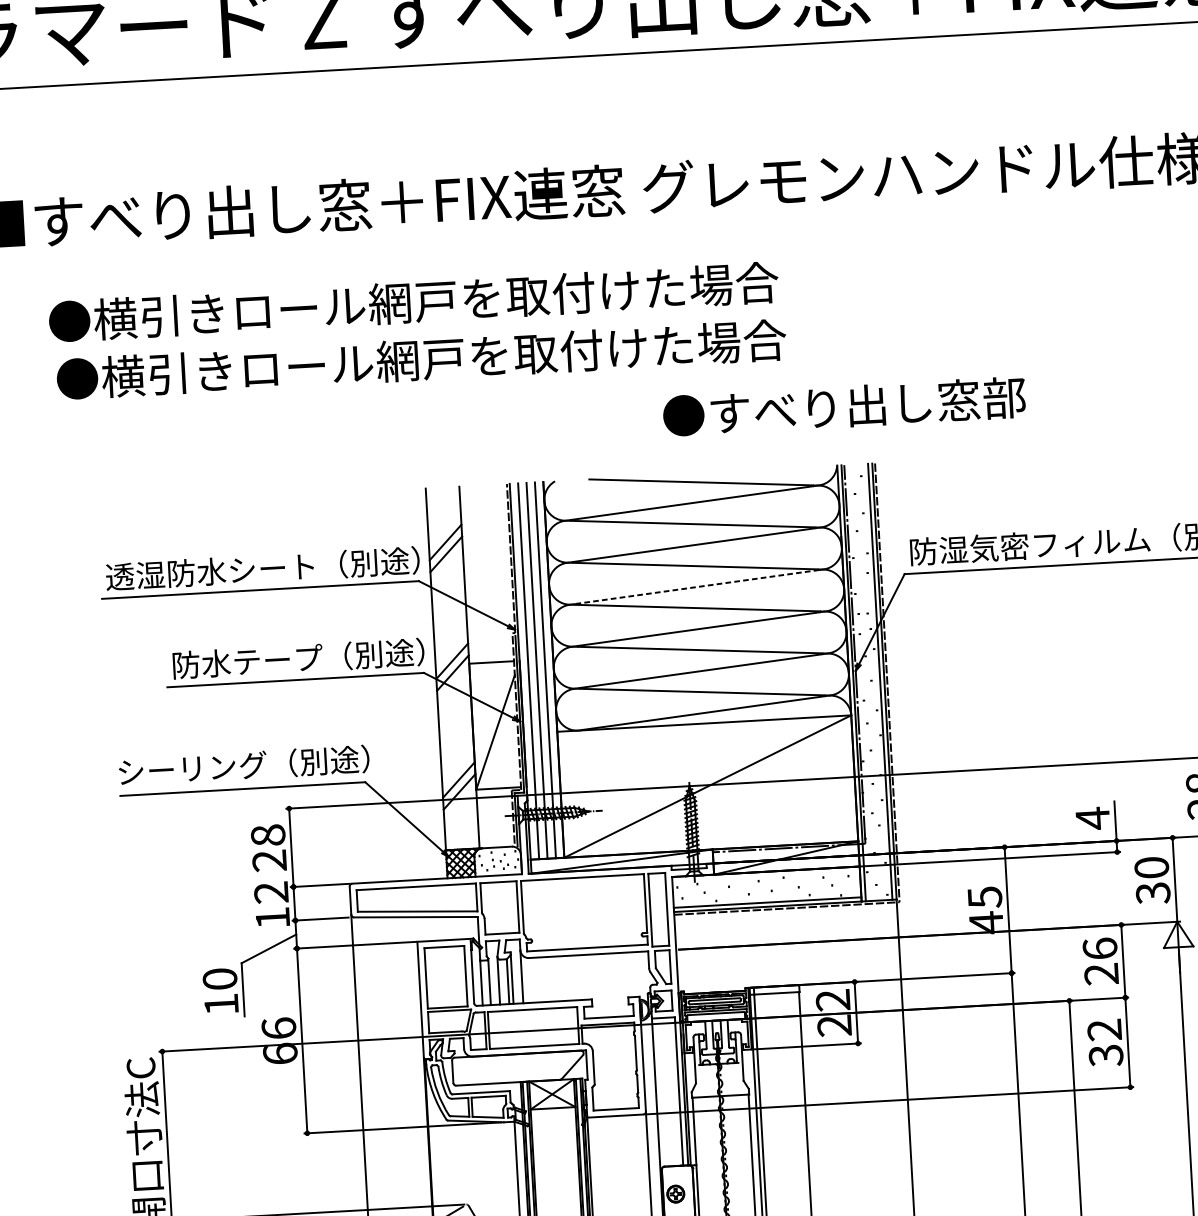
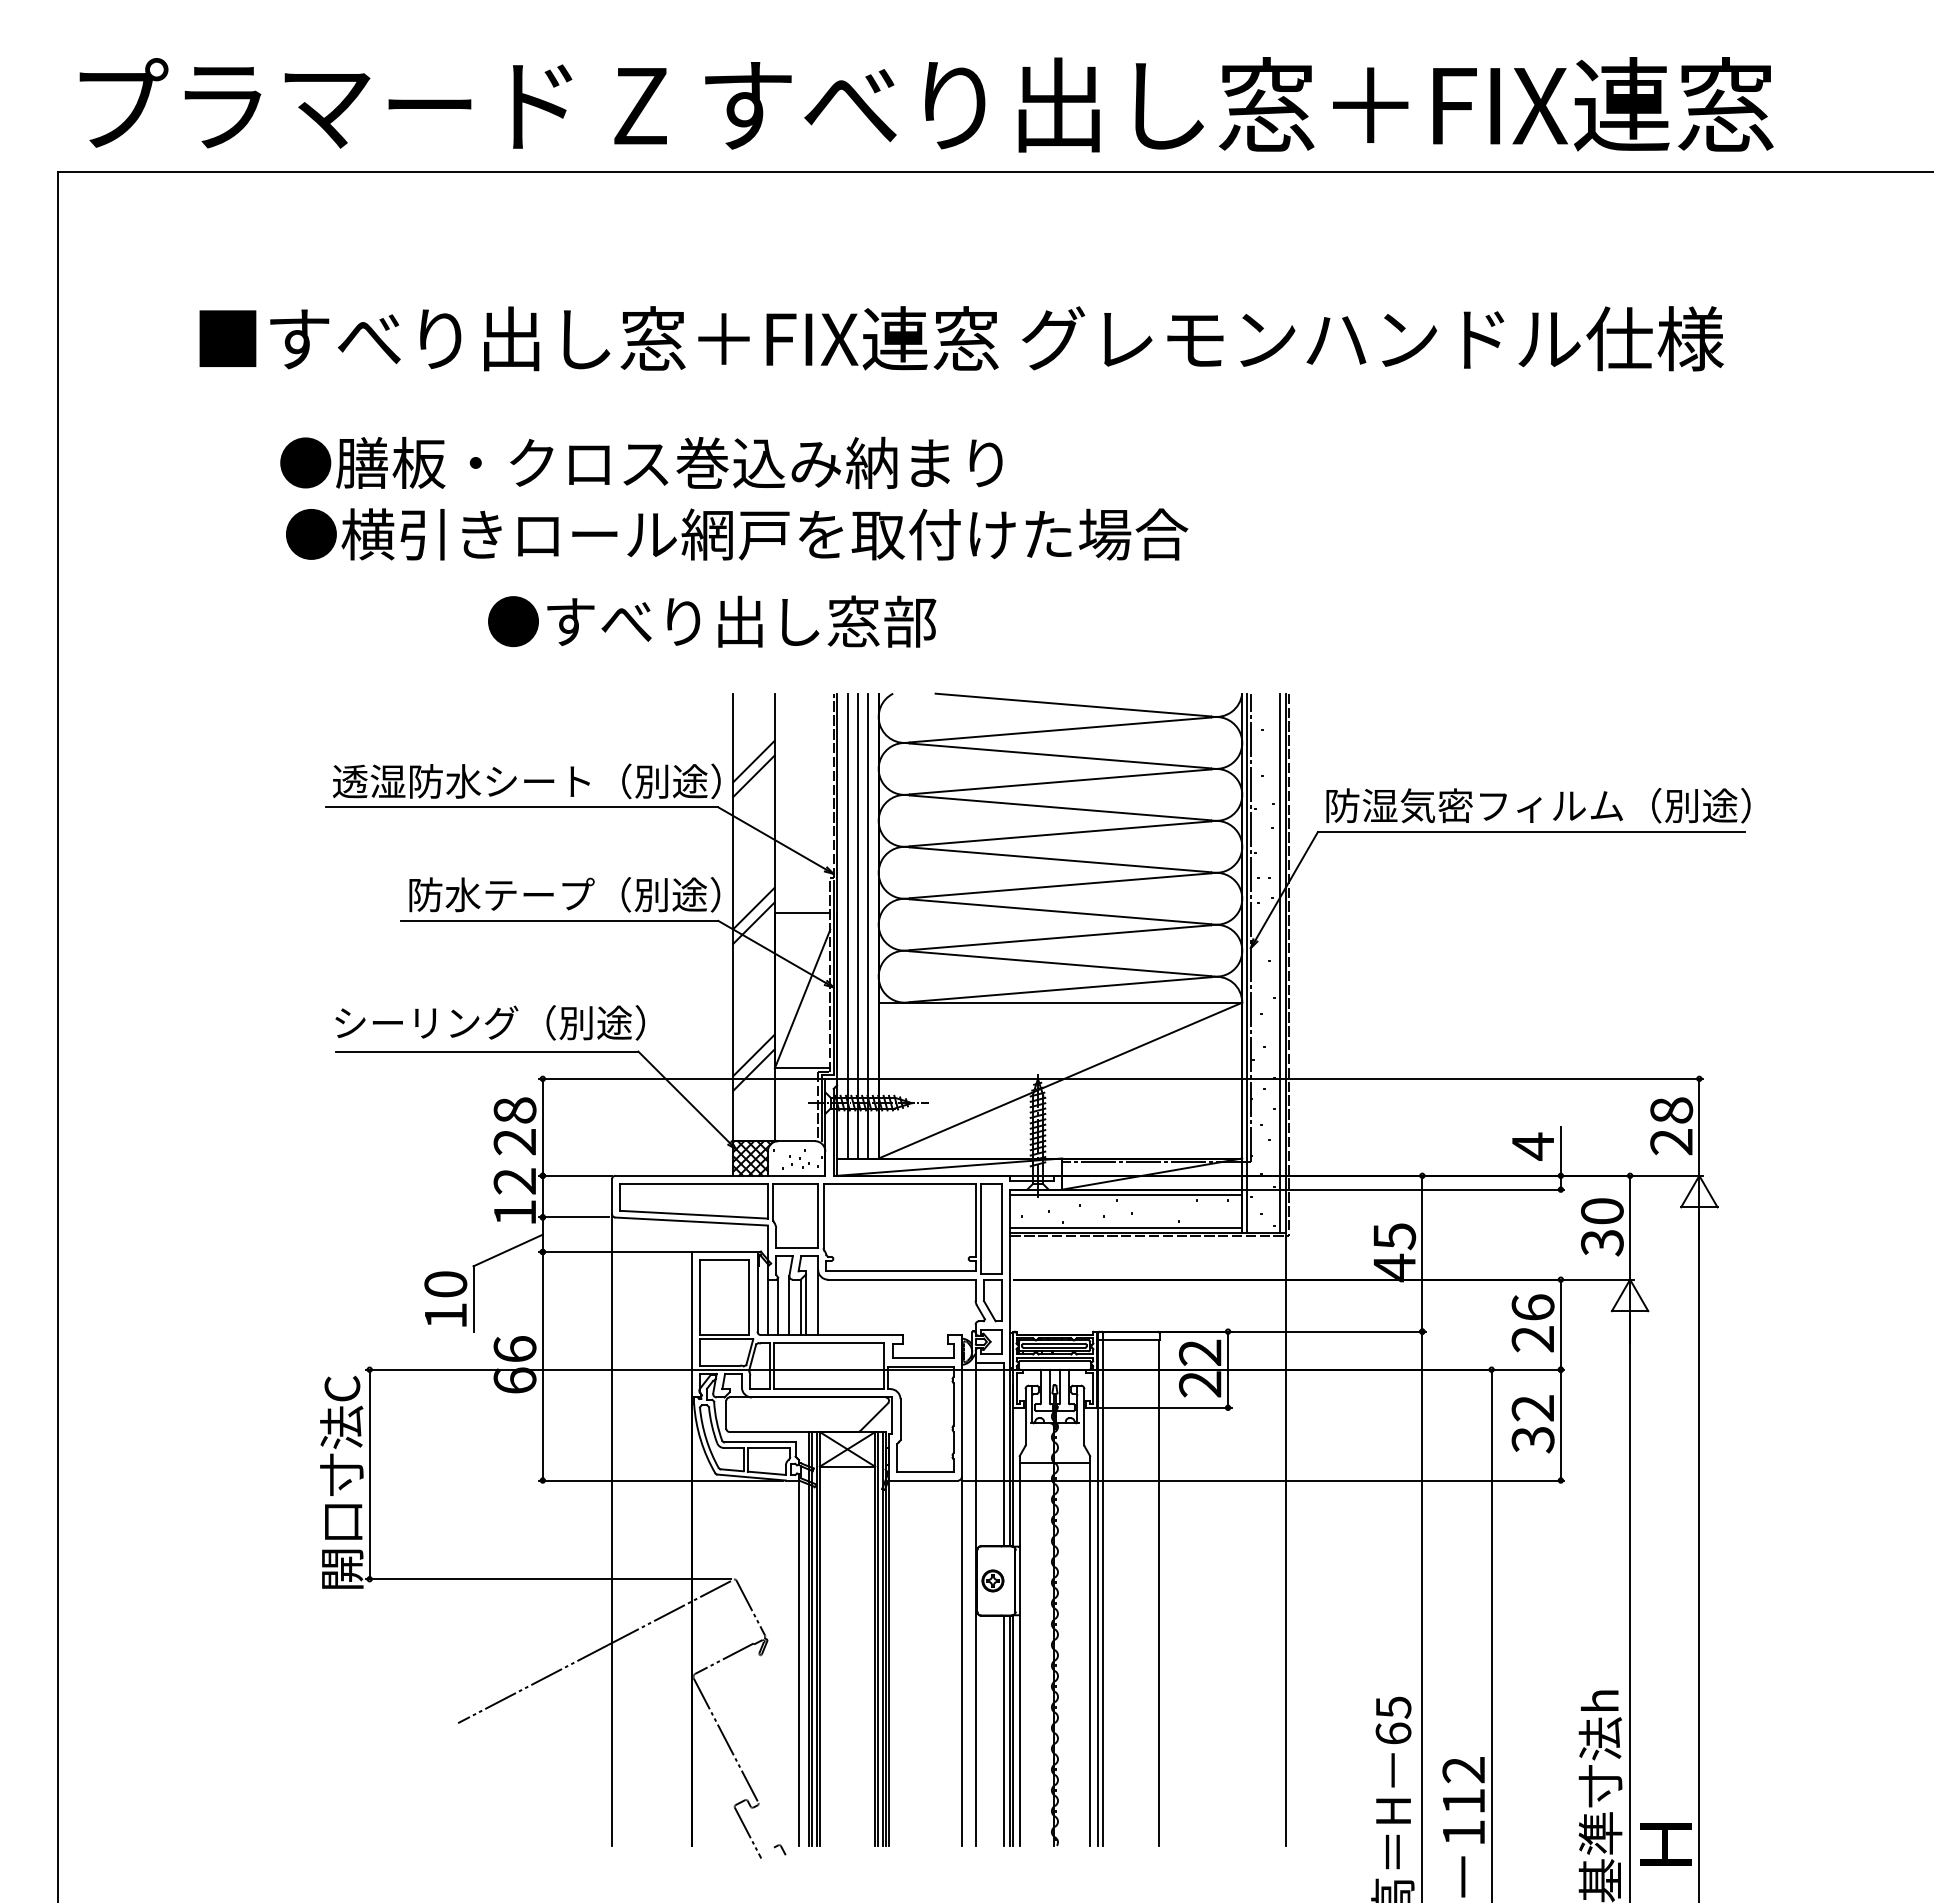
text: (435, 300) -> (758, 462), ●横引きロール網戸を取付けた場合 -> ●膳板・クロス巻込み納まり
text: (844, 406) -> (712, 621), moved
line: (696, 586) -> (1060, 833), dashed -> solid
line: (766, 875) -> (1126, 1194), added

